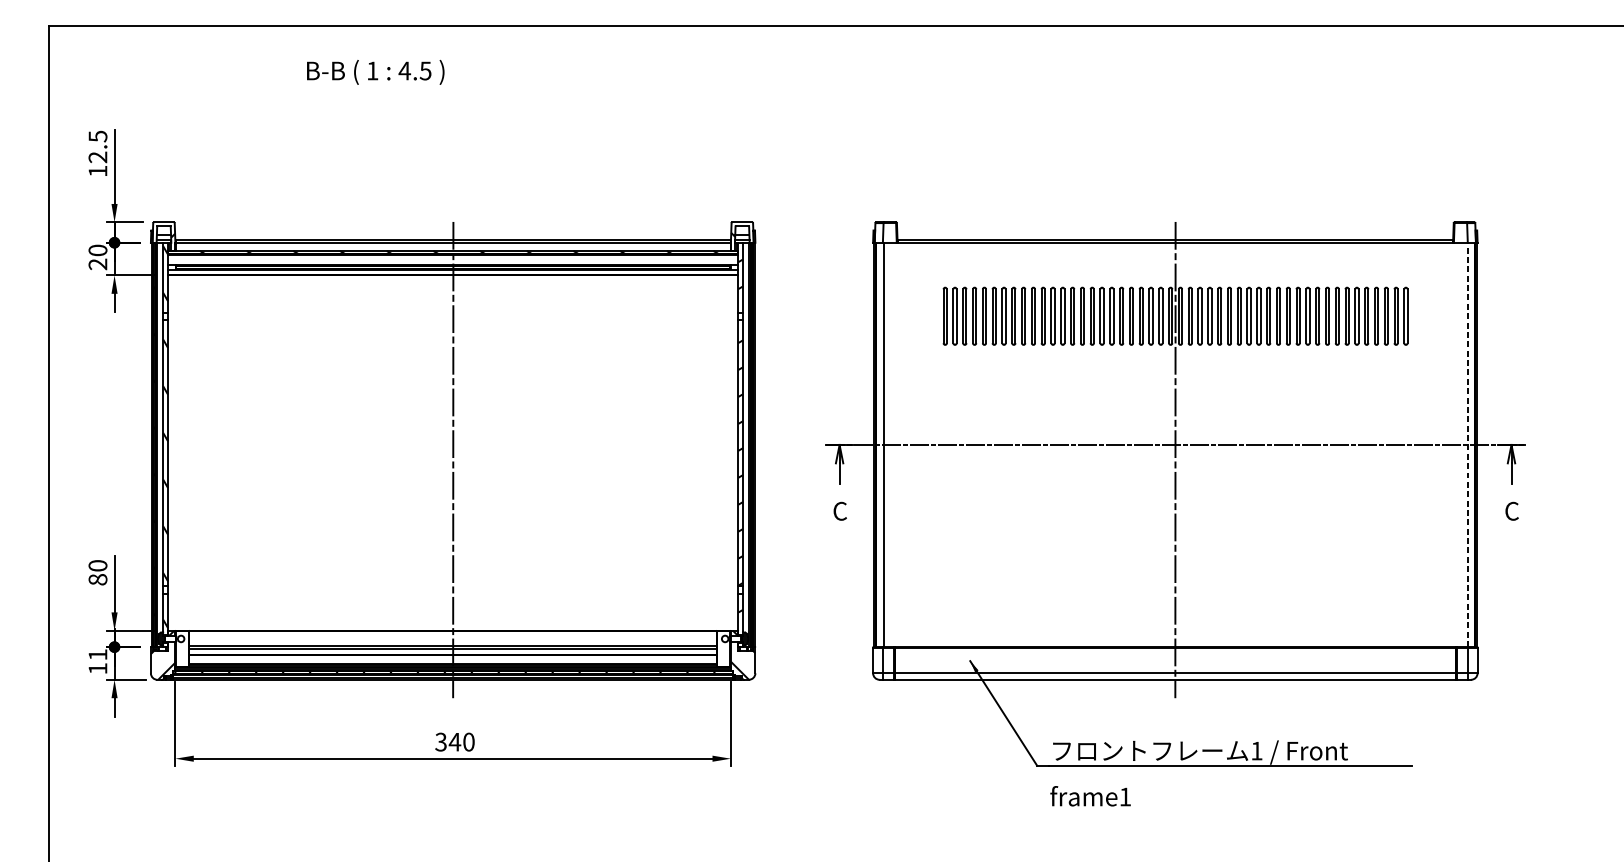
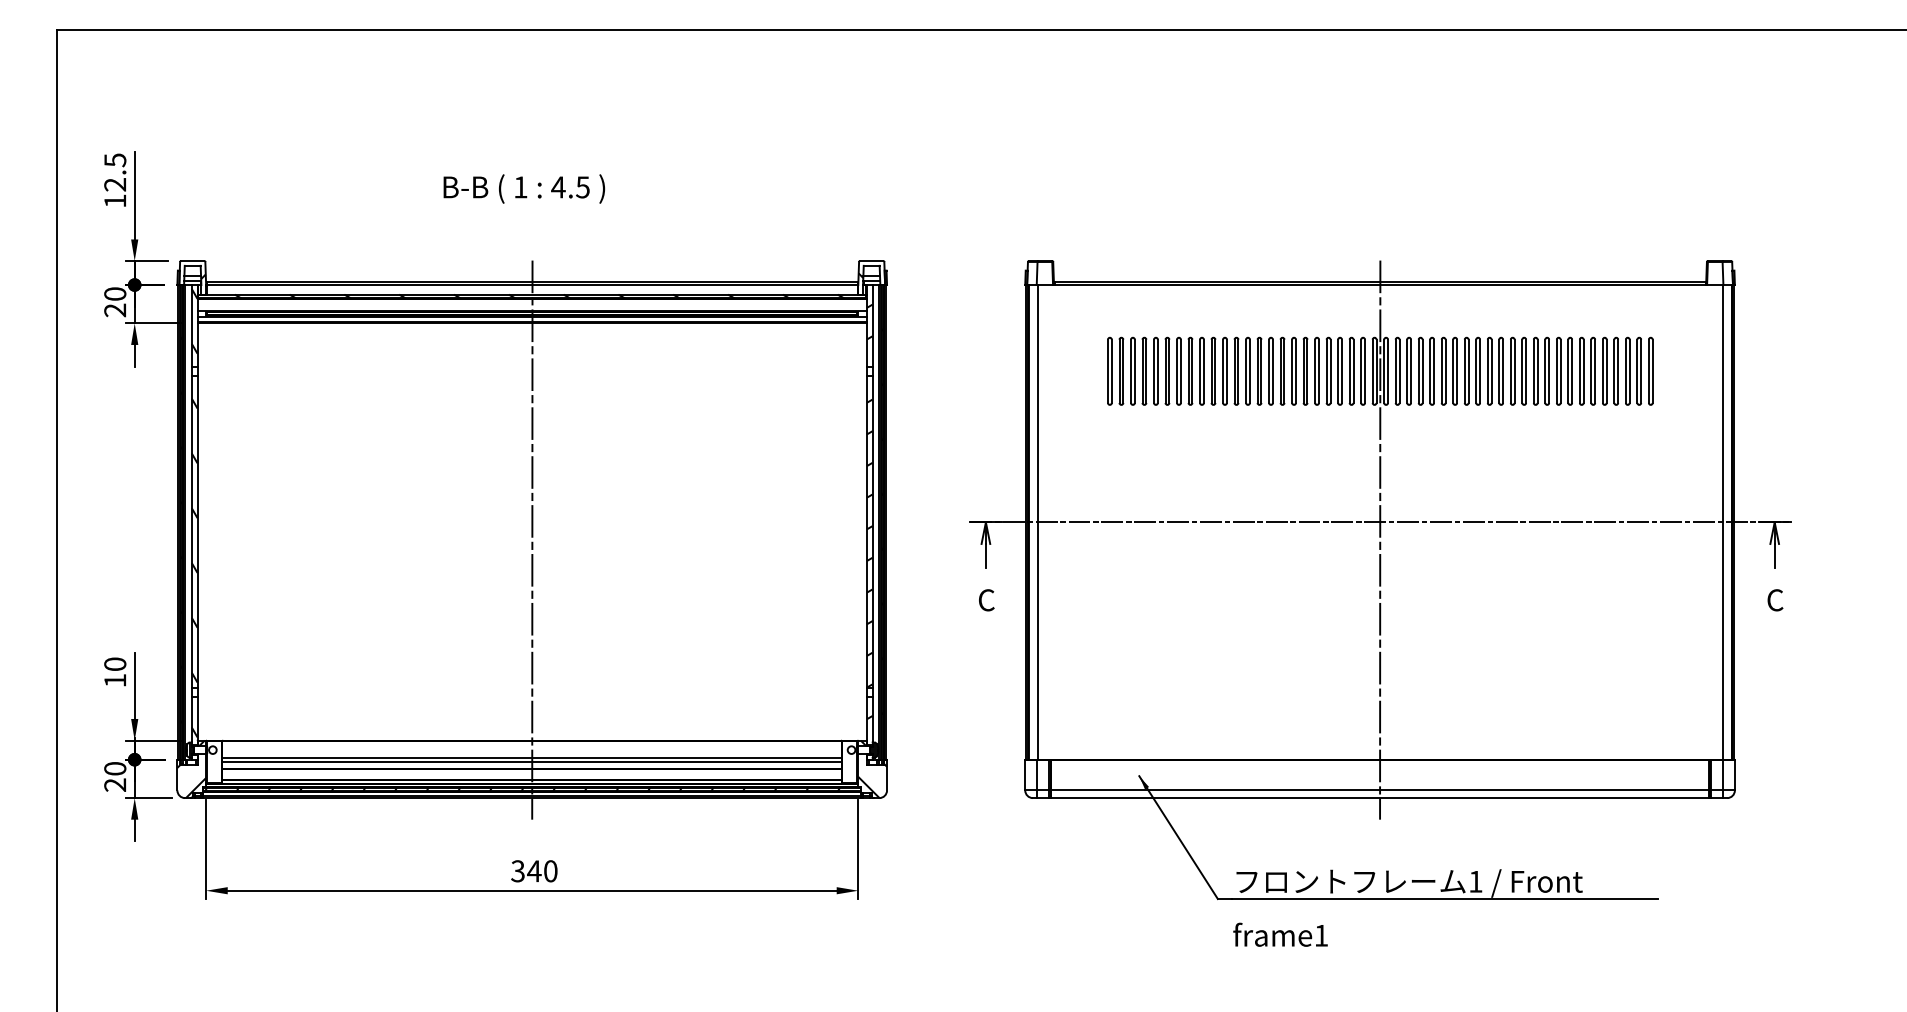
text: (375, 71) -> (524, 188), moved
line: (1467, 444) -> (1723, 521), dashed -> solid
text: (98, 579) -> (115, 680), 80 -> 10
text: (98, 661) -> (115, 776), 11 -> 20

